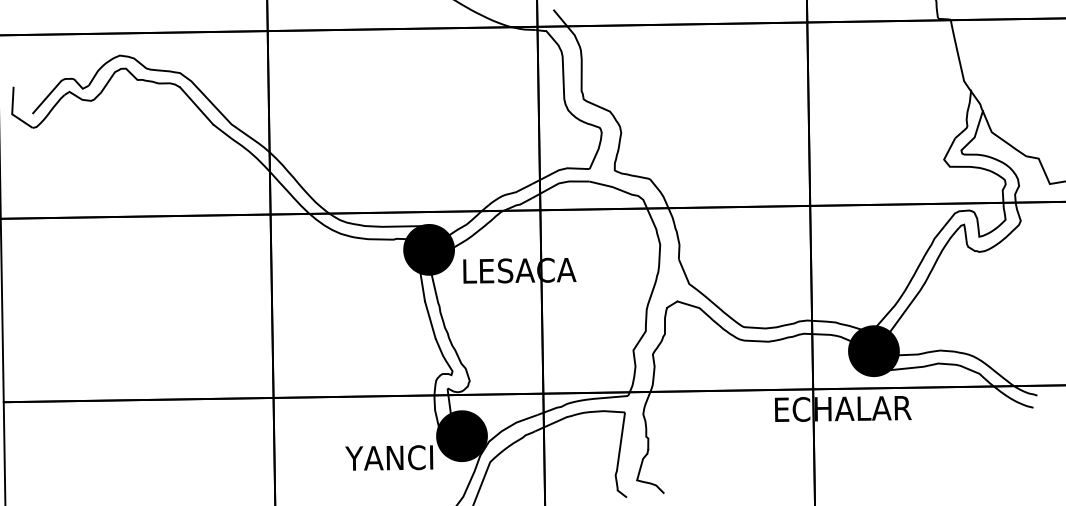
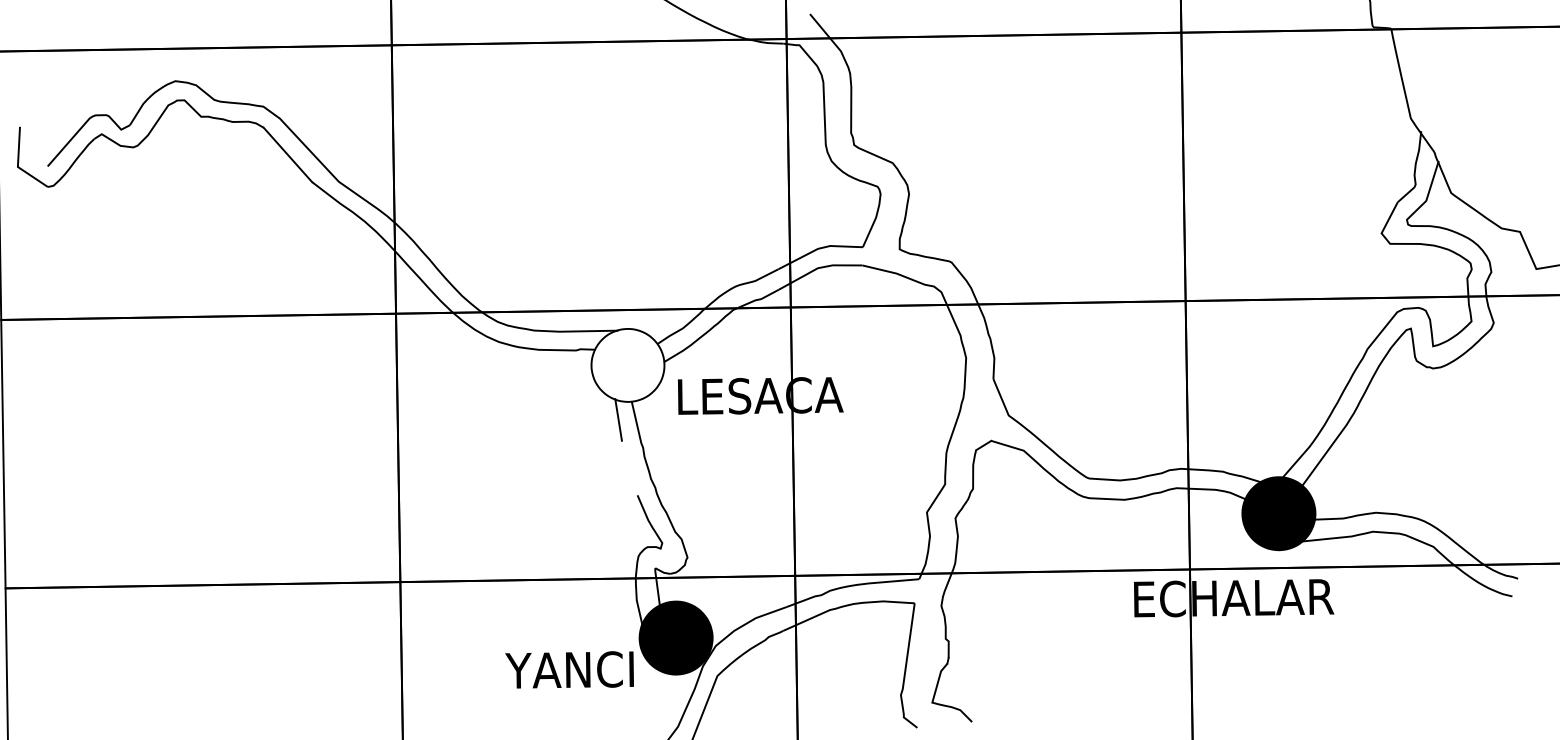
fill: (429, 249) -> (628, 364), removed
fill: (429, 249) -> (628, 364), removed
line: (429, 319) -> (628, 467), removed

